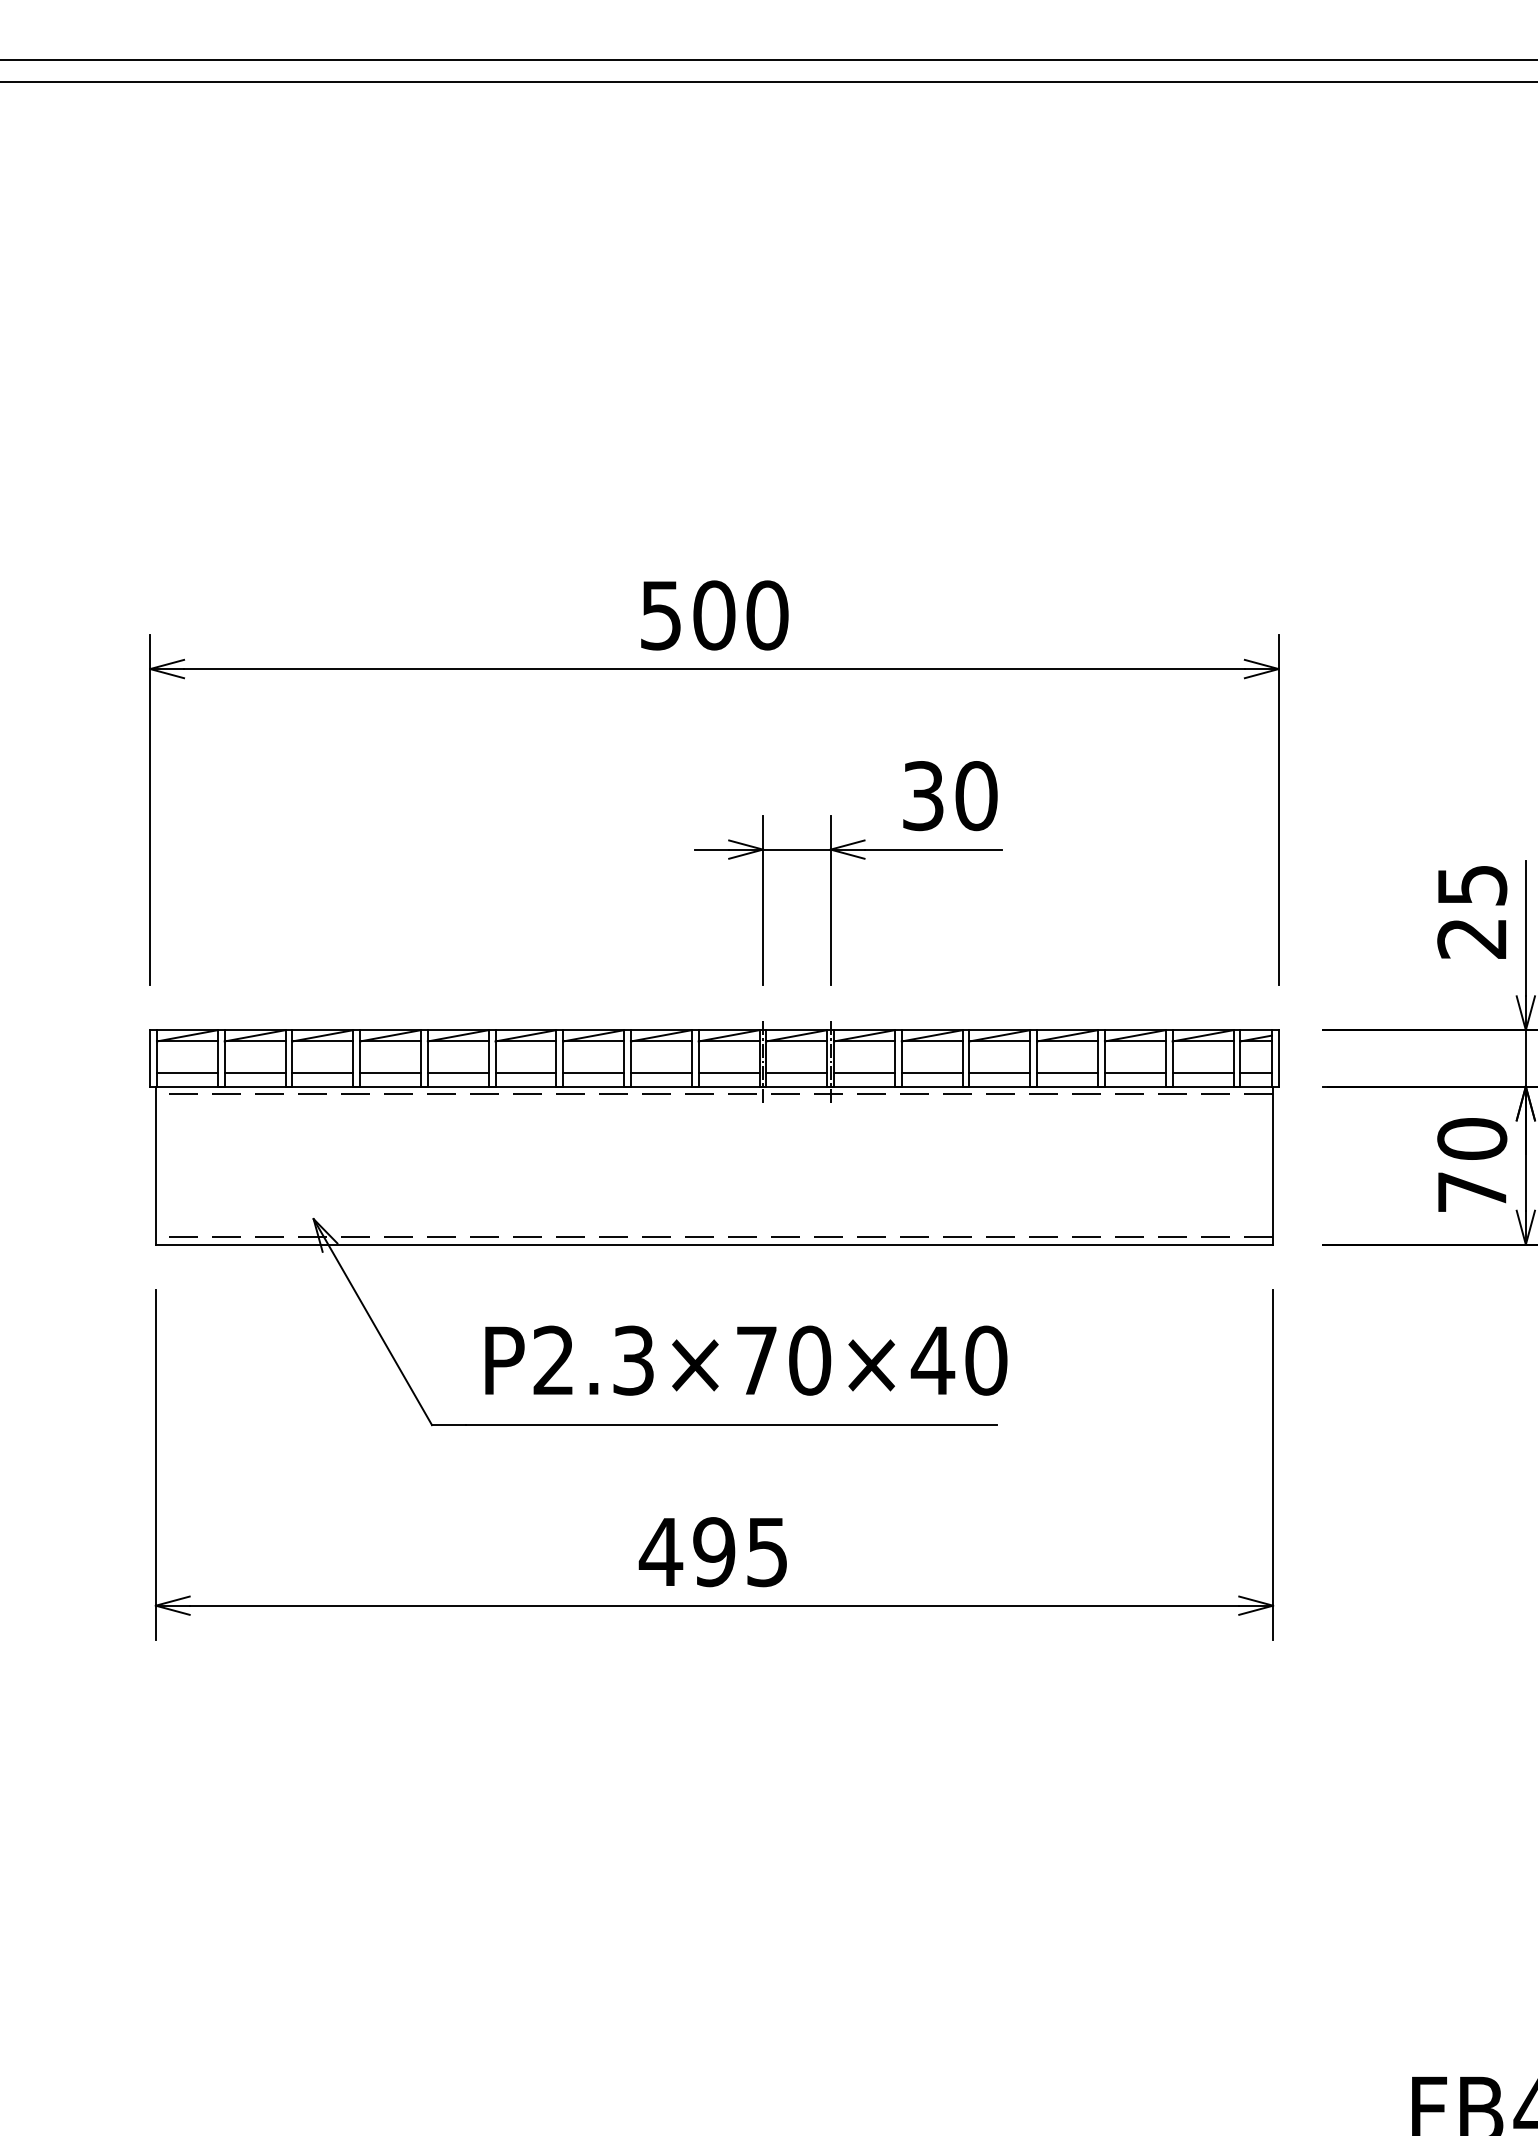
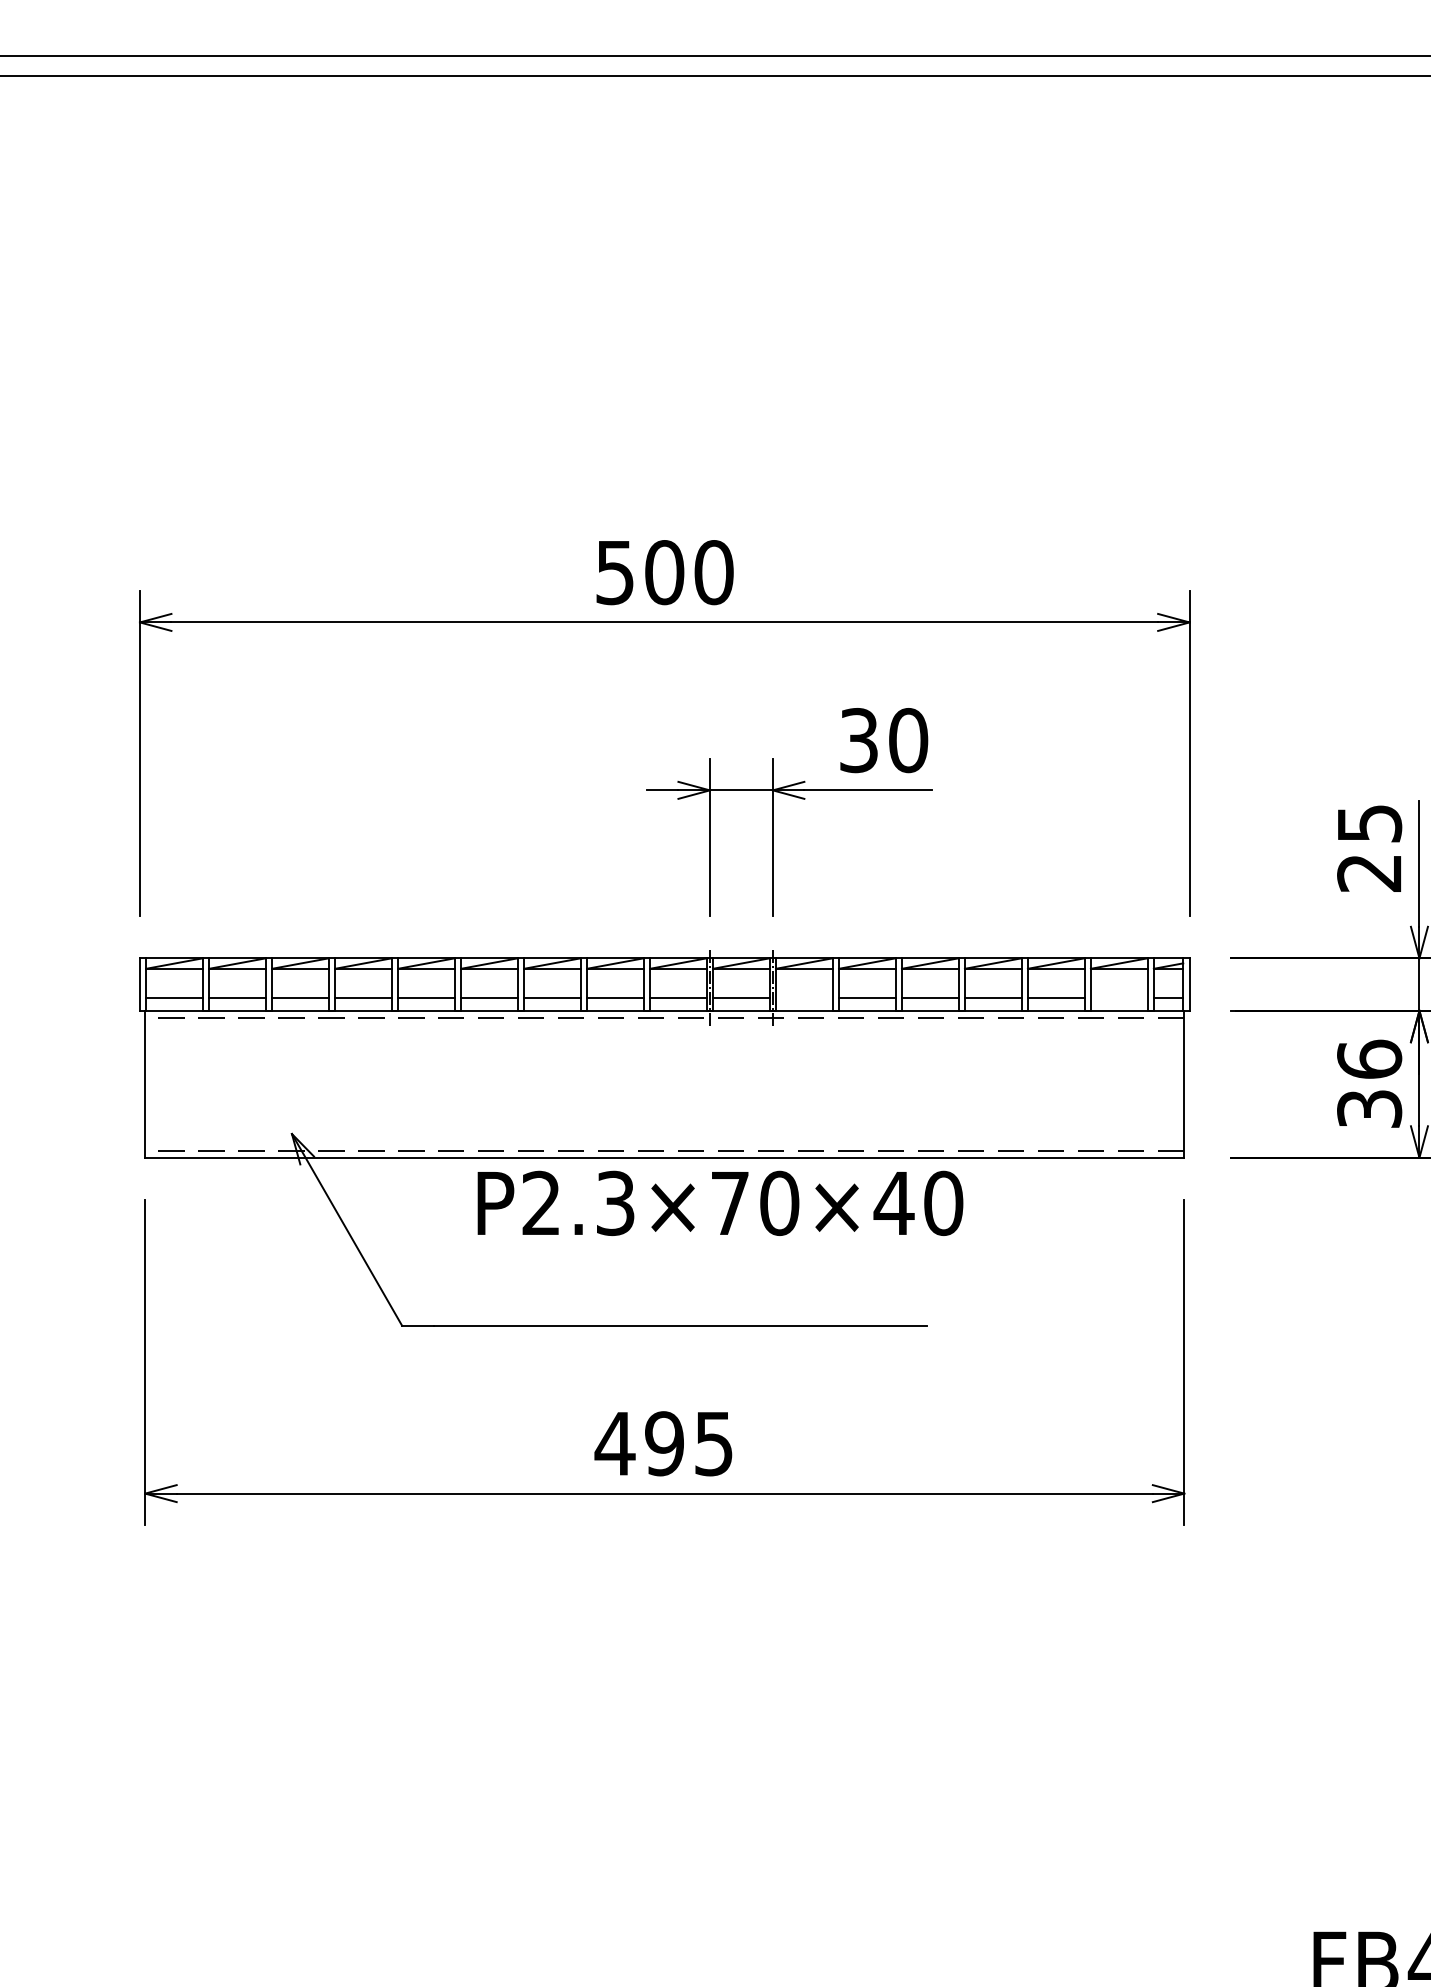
line: (864, 1073) -> (804, 998), removed
line: (1202, 1073) -> (1118, 998), removed
text: (1472, 1164) -> (1369, 1083), 70 -> 36
text: (746, 1360) -> (720, 1203), moved

